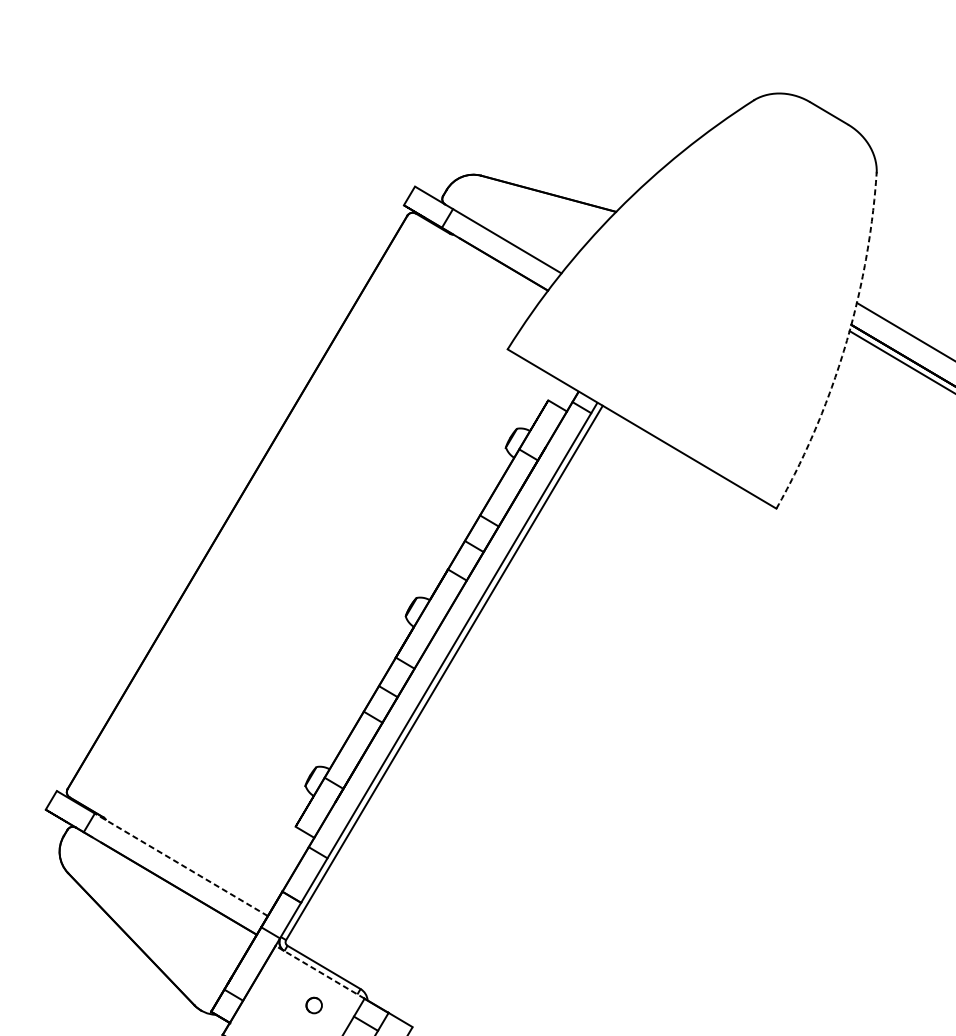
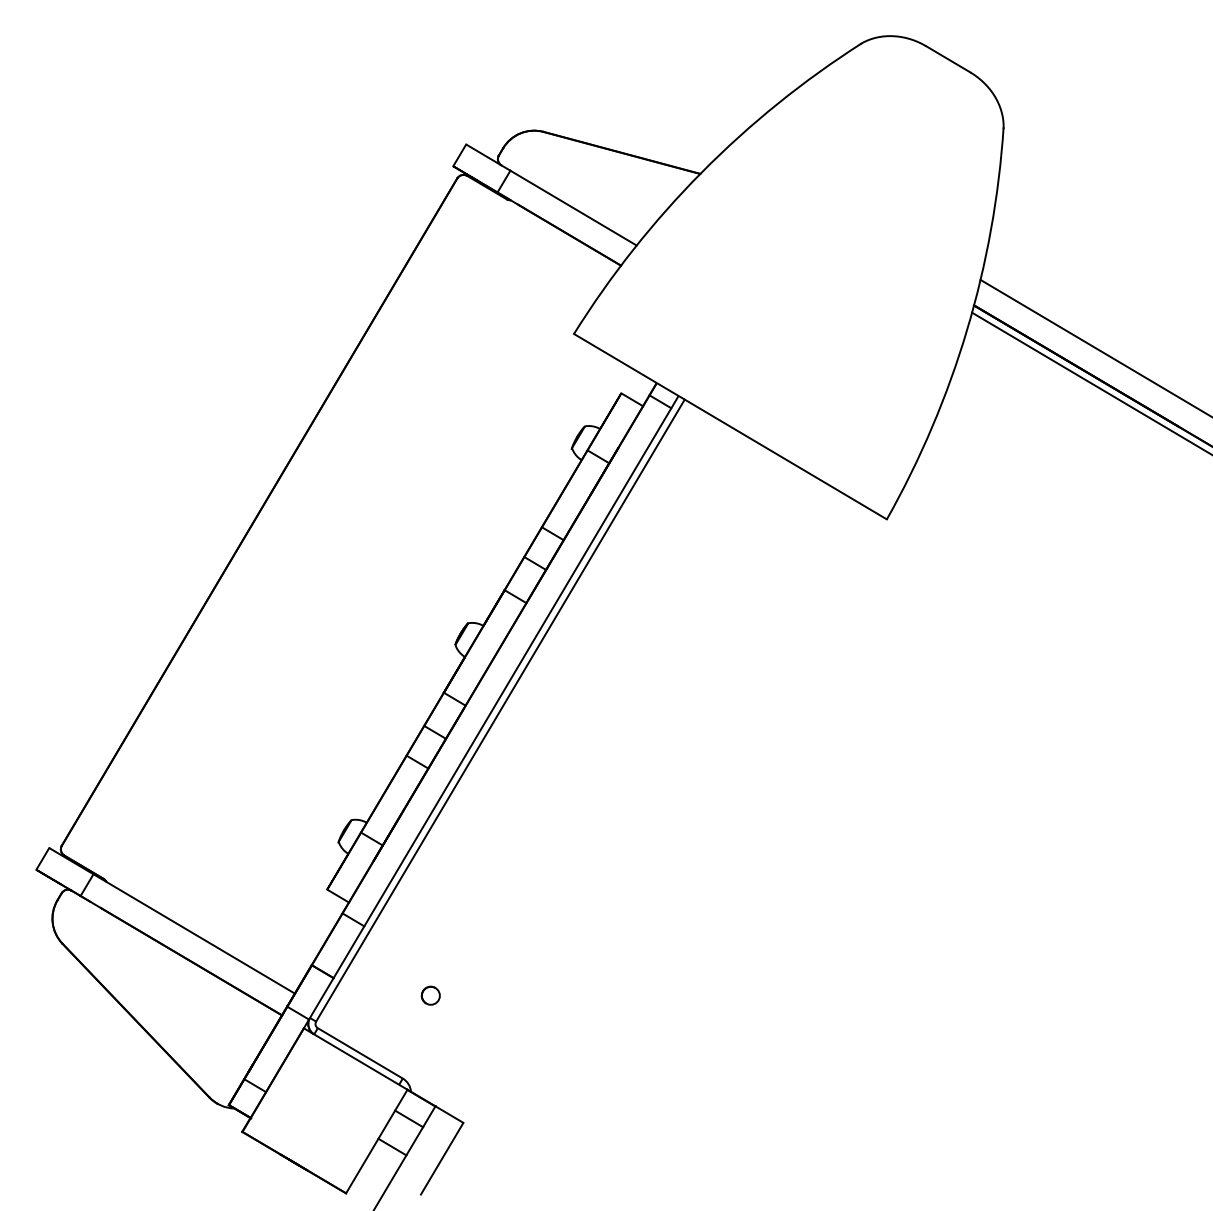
arc: (845, 345) -> (967, 329), dashed -> solid
line: (180, 864) -> (193, 933), dashed -> solid
line: (319, 971) -> (355, 1058), dashed -> solid
circle: (313, 1005) -> (430, 995), moved

